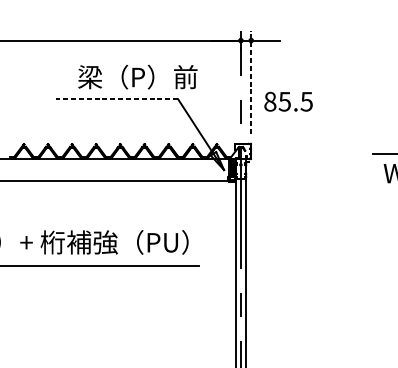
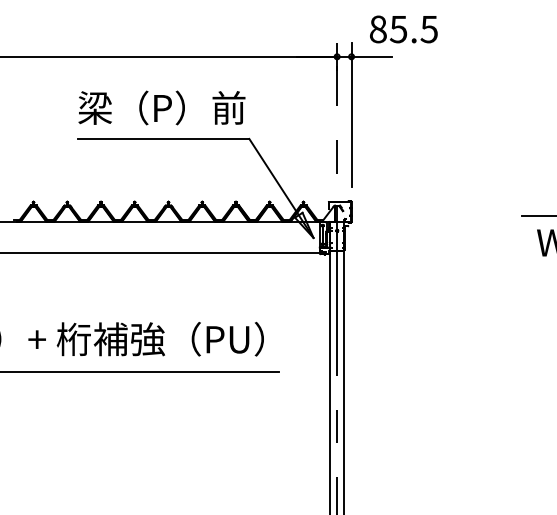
text: (137, 76) -> (161, 107), moved
line: (251, 82) -> (351, 115), dashed -> solid
line: (116, 98) -> (163, 138), dashed -> solid
text: (288, 101) -> (403, 29), moved

